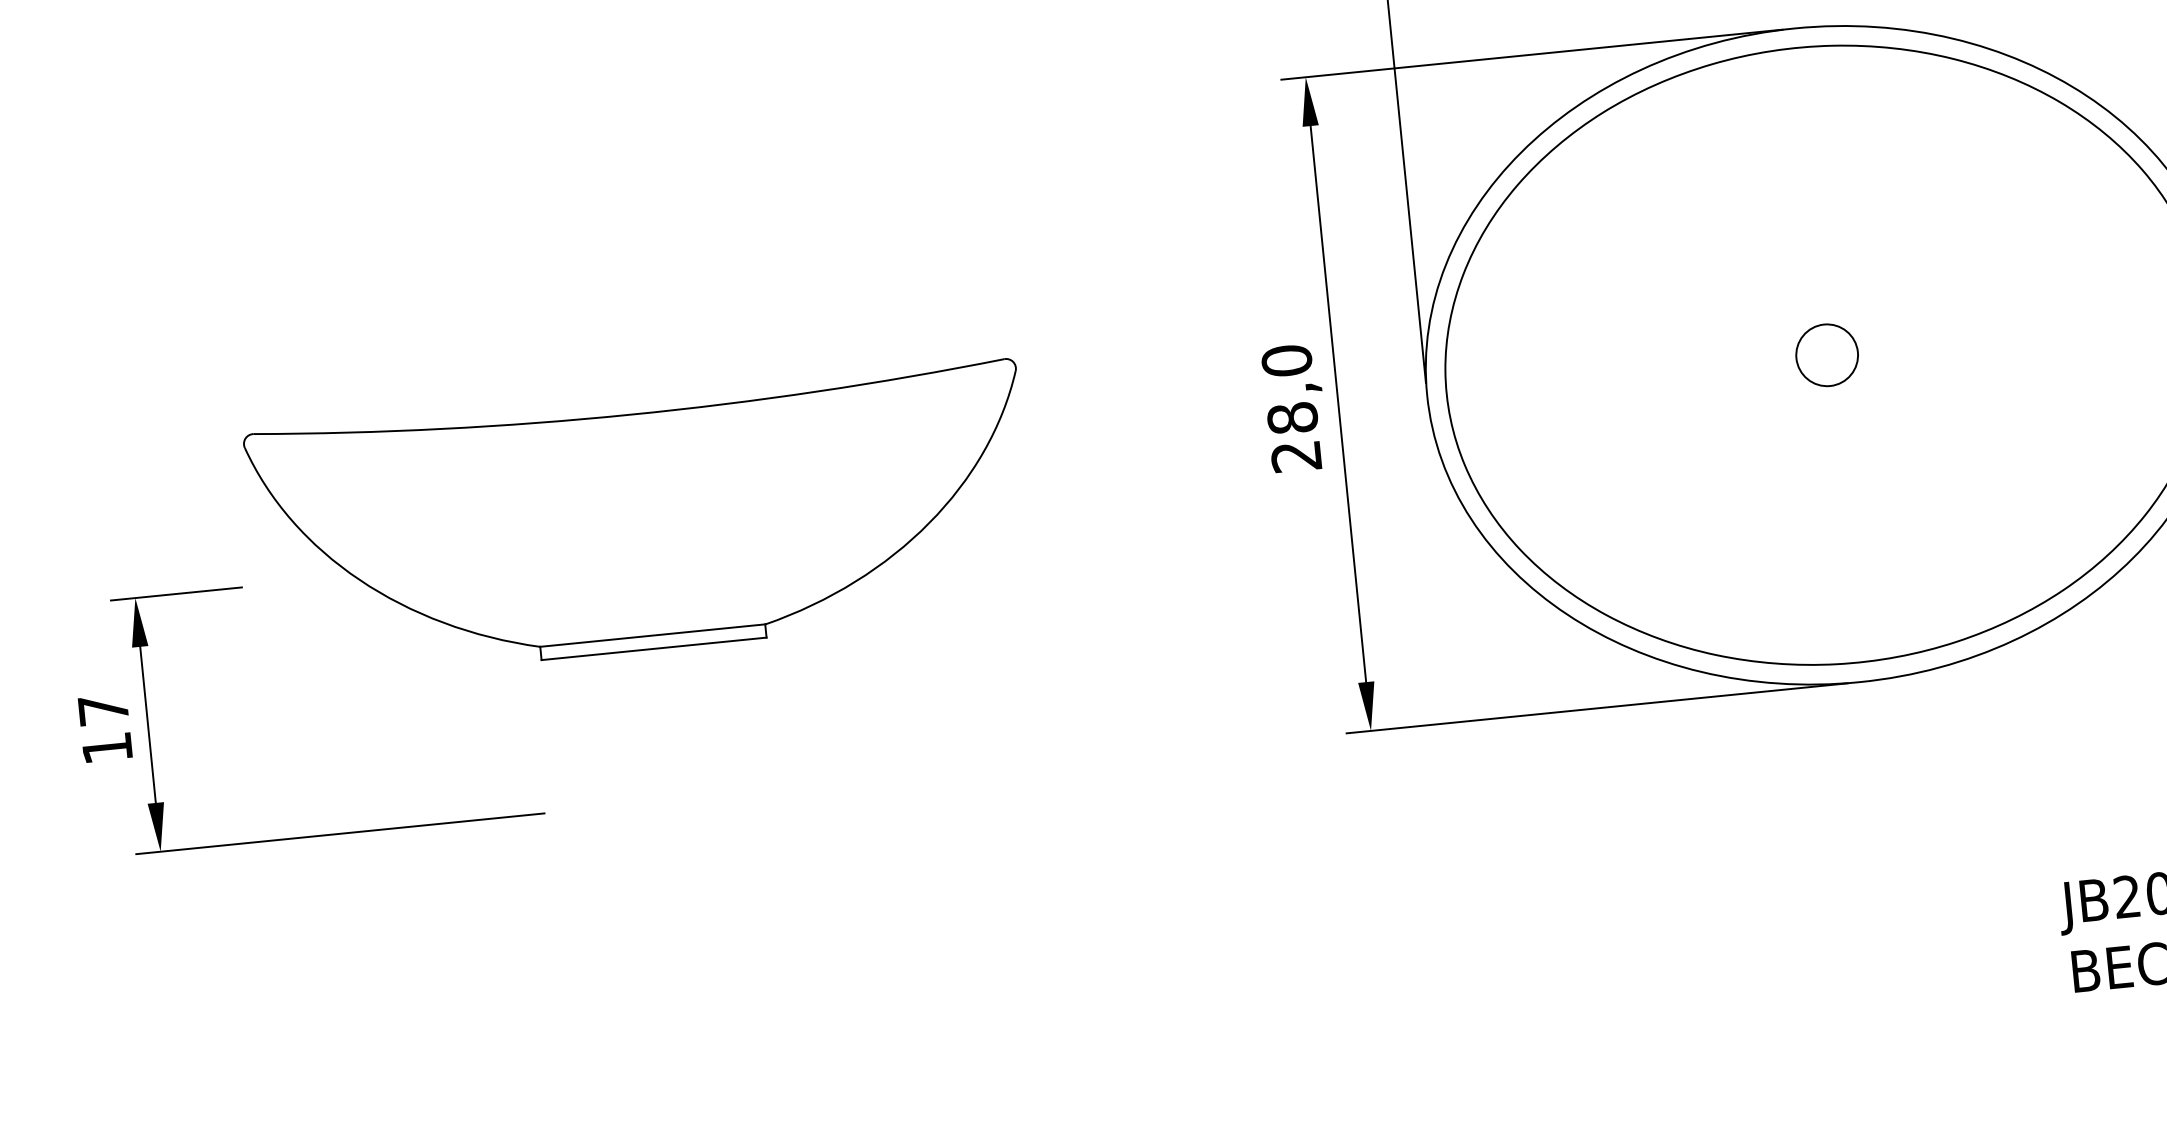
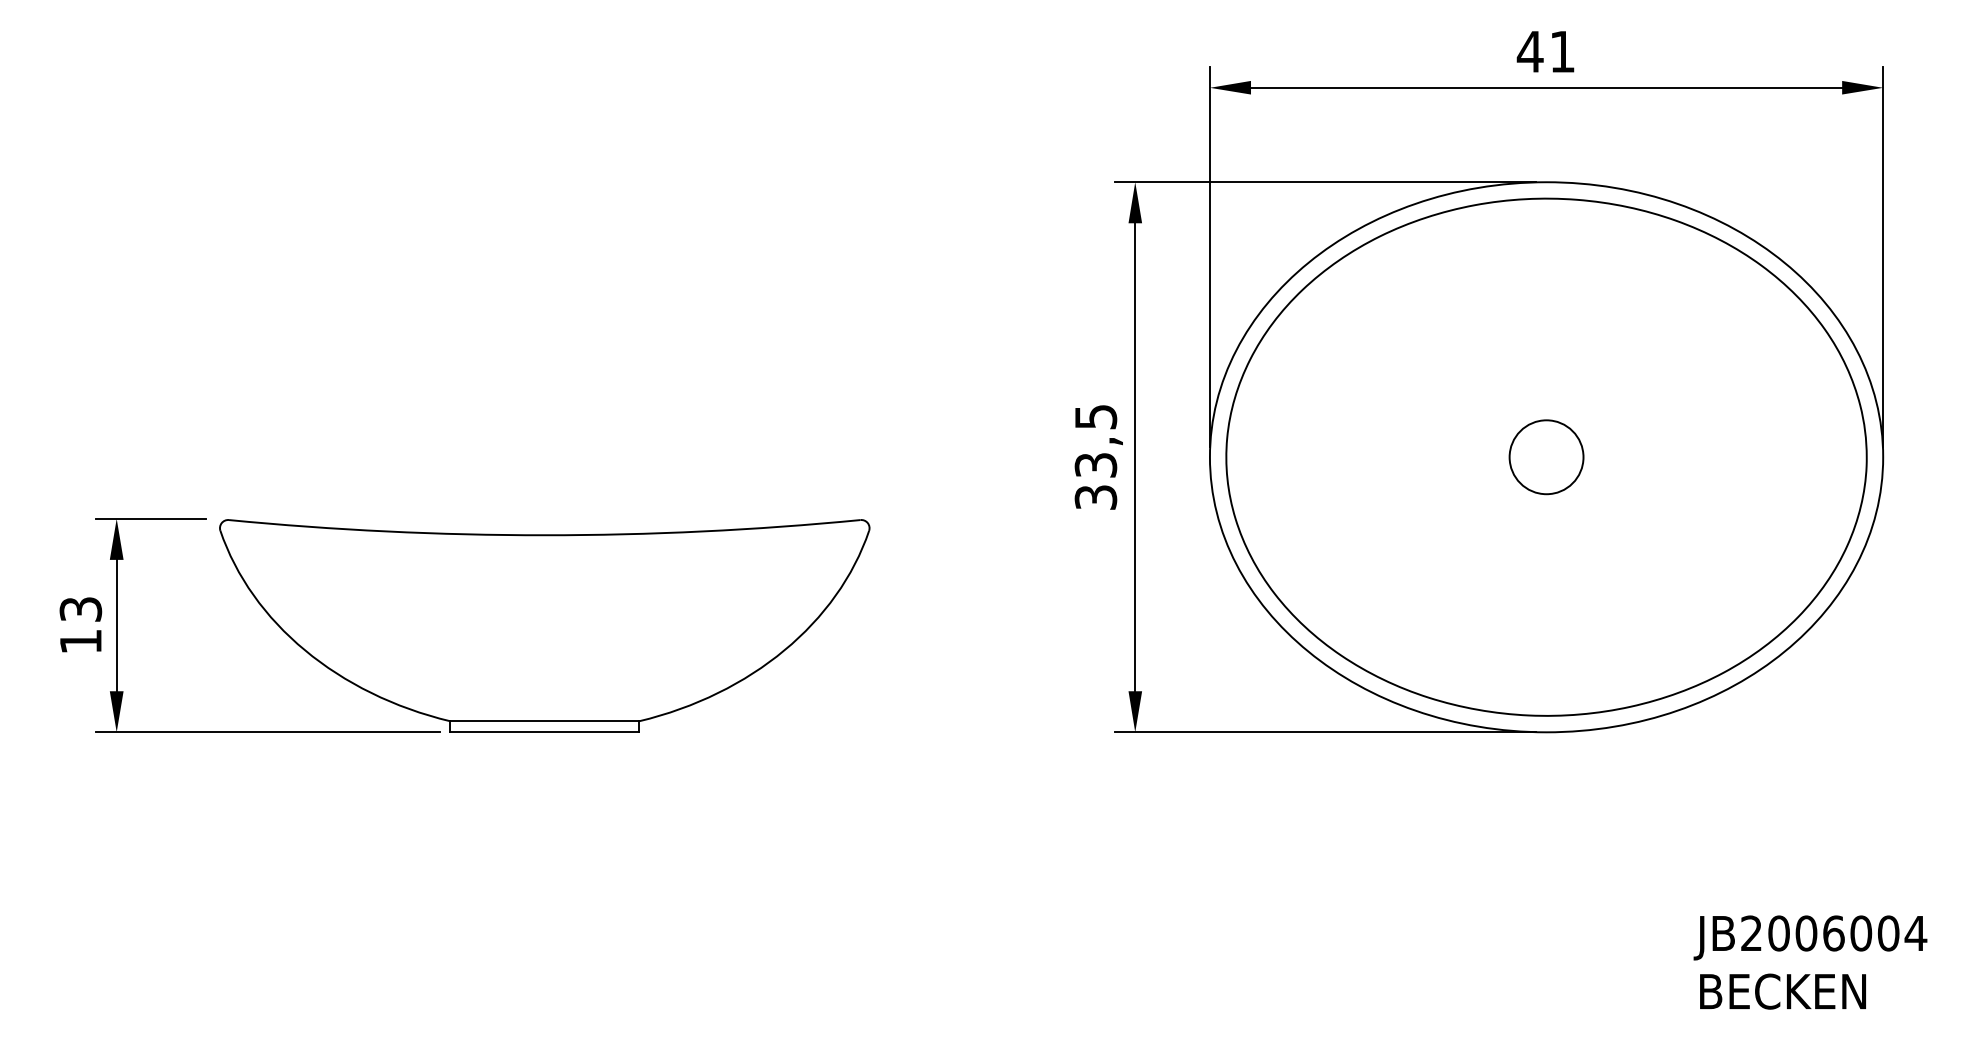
circle: (1827, 355) -> (1546, 457), size x1.43
text: (1291, 407) -> (1095, 456), 28,0 -> 33,5
part: (641, 521) -> (544, 625), moved
text: (103, 710) -> (80, 609), 17 -> 13

